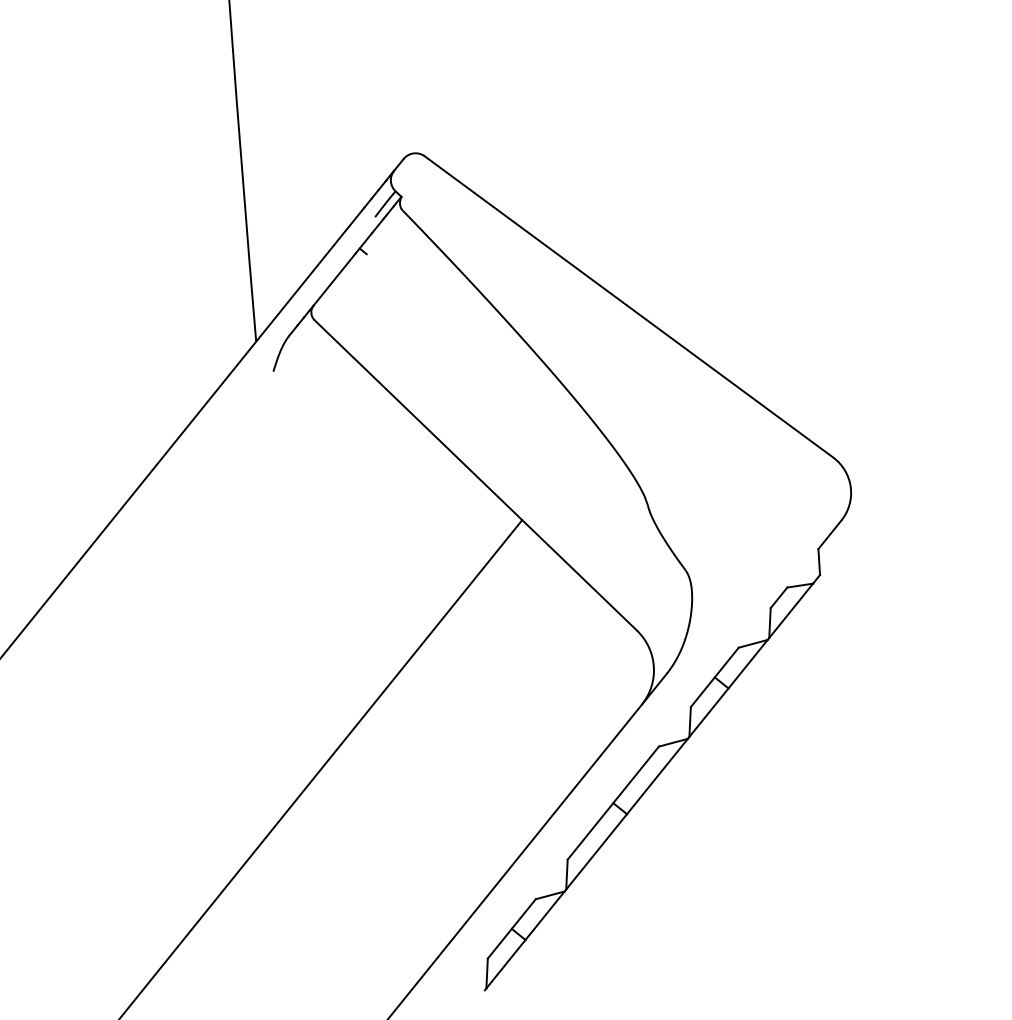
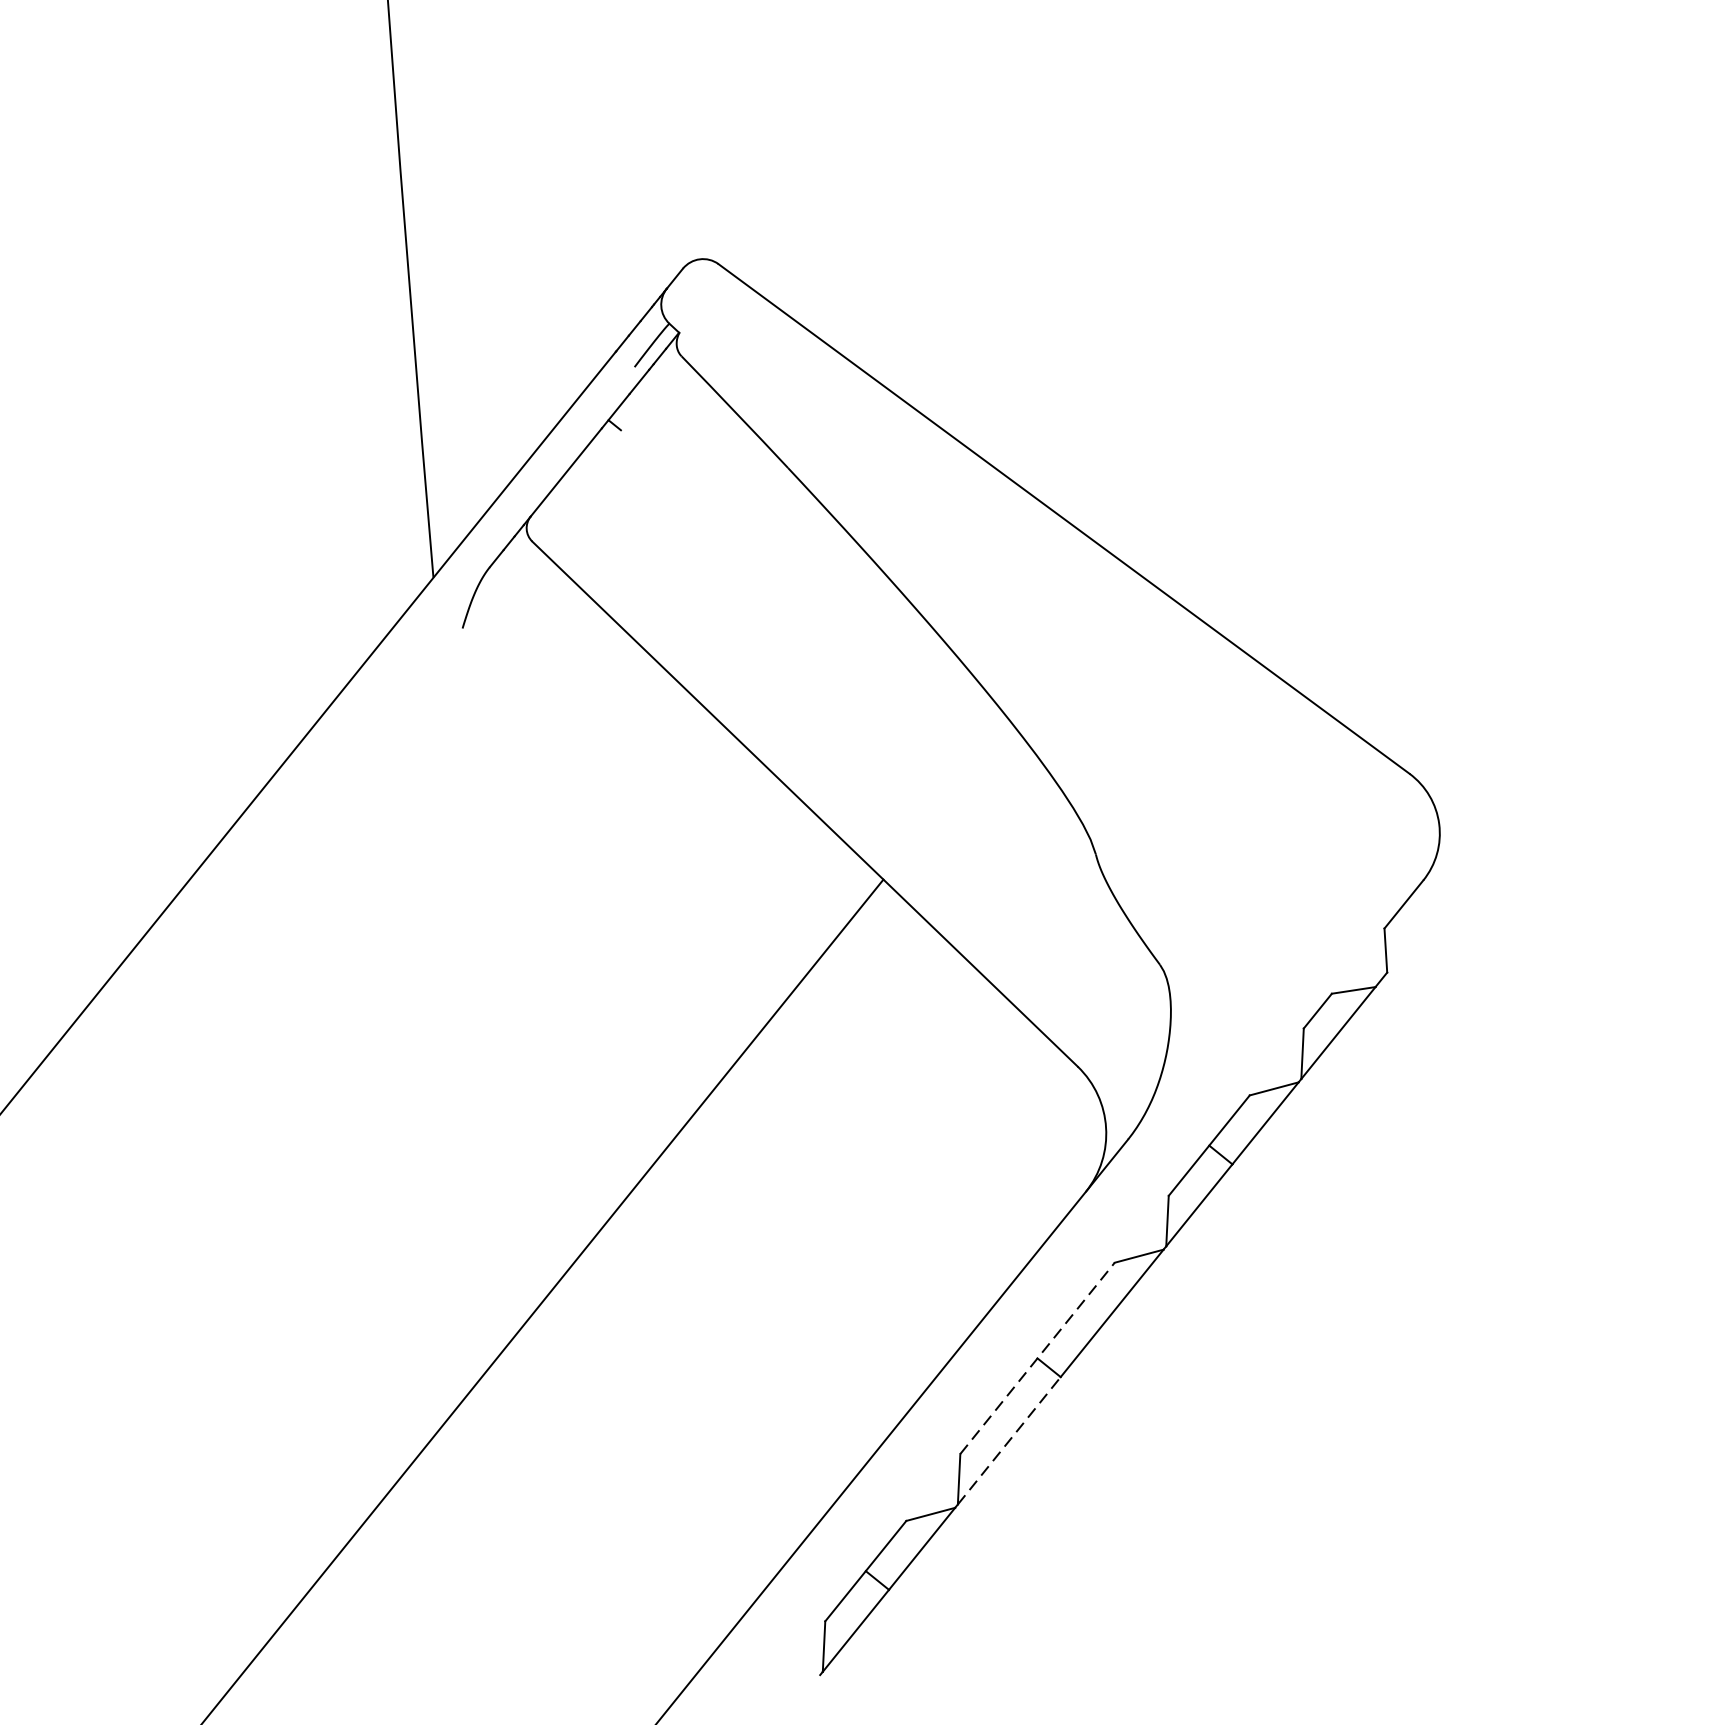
line: (613, 803) -> (1037, 1358), solid -> dashed
line: (596, 851) -> (1009, 1440), solid -> dashed

